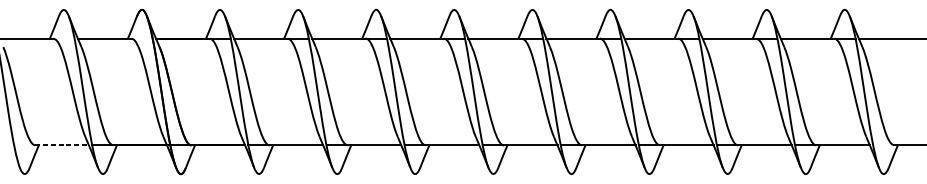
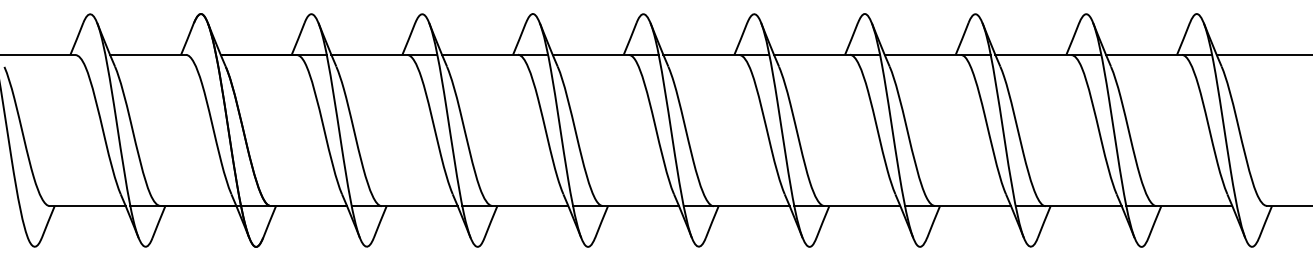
line: (62, 145) -> (88, 206), dashed -> solid

